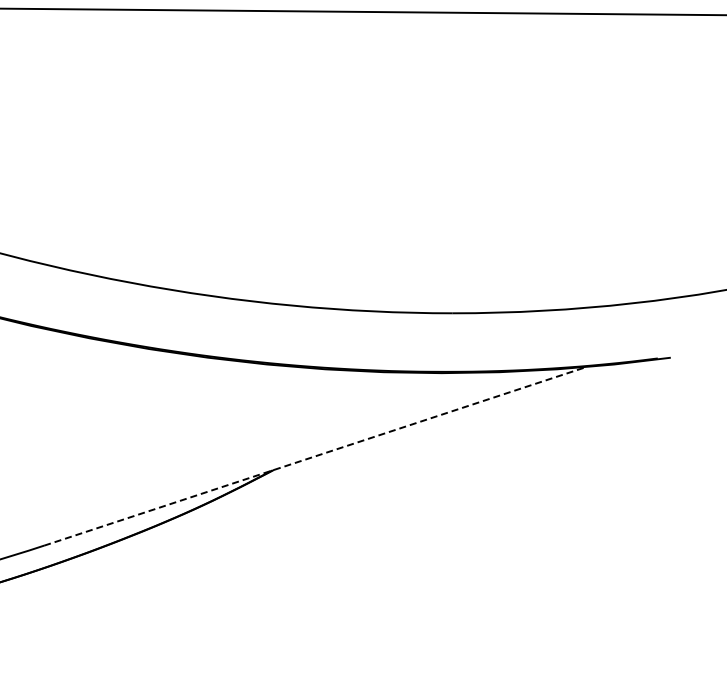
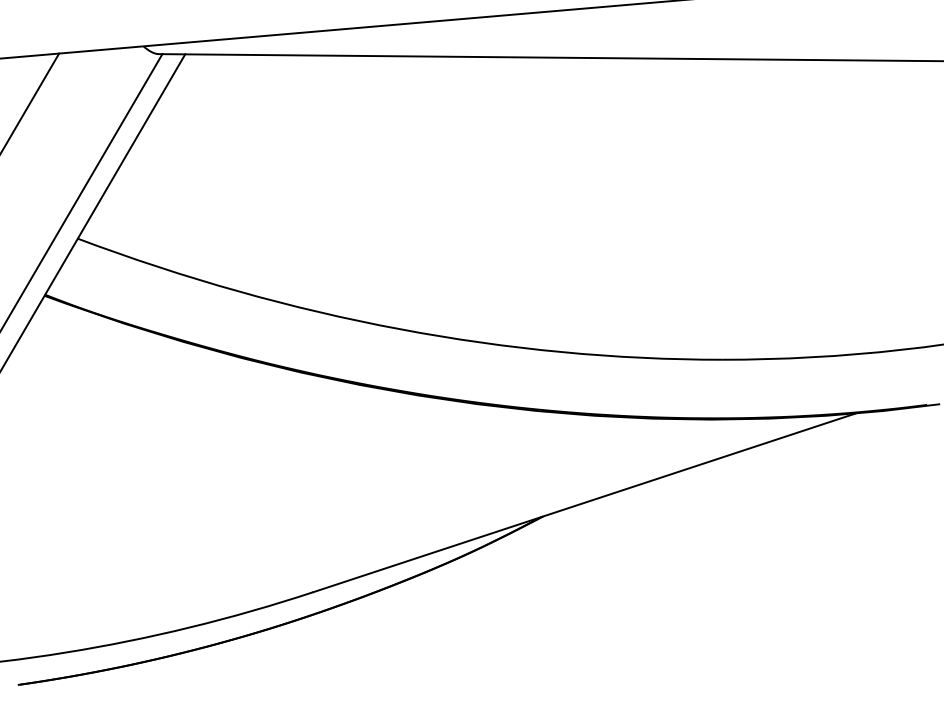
line: (315, 456) -> (584, 502), dashed -> solid

